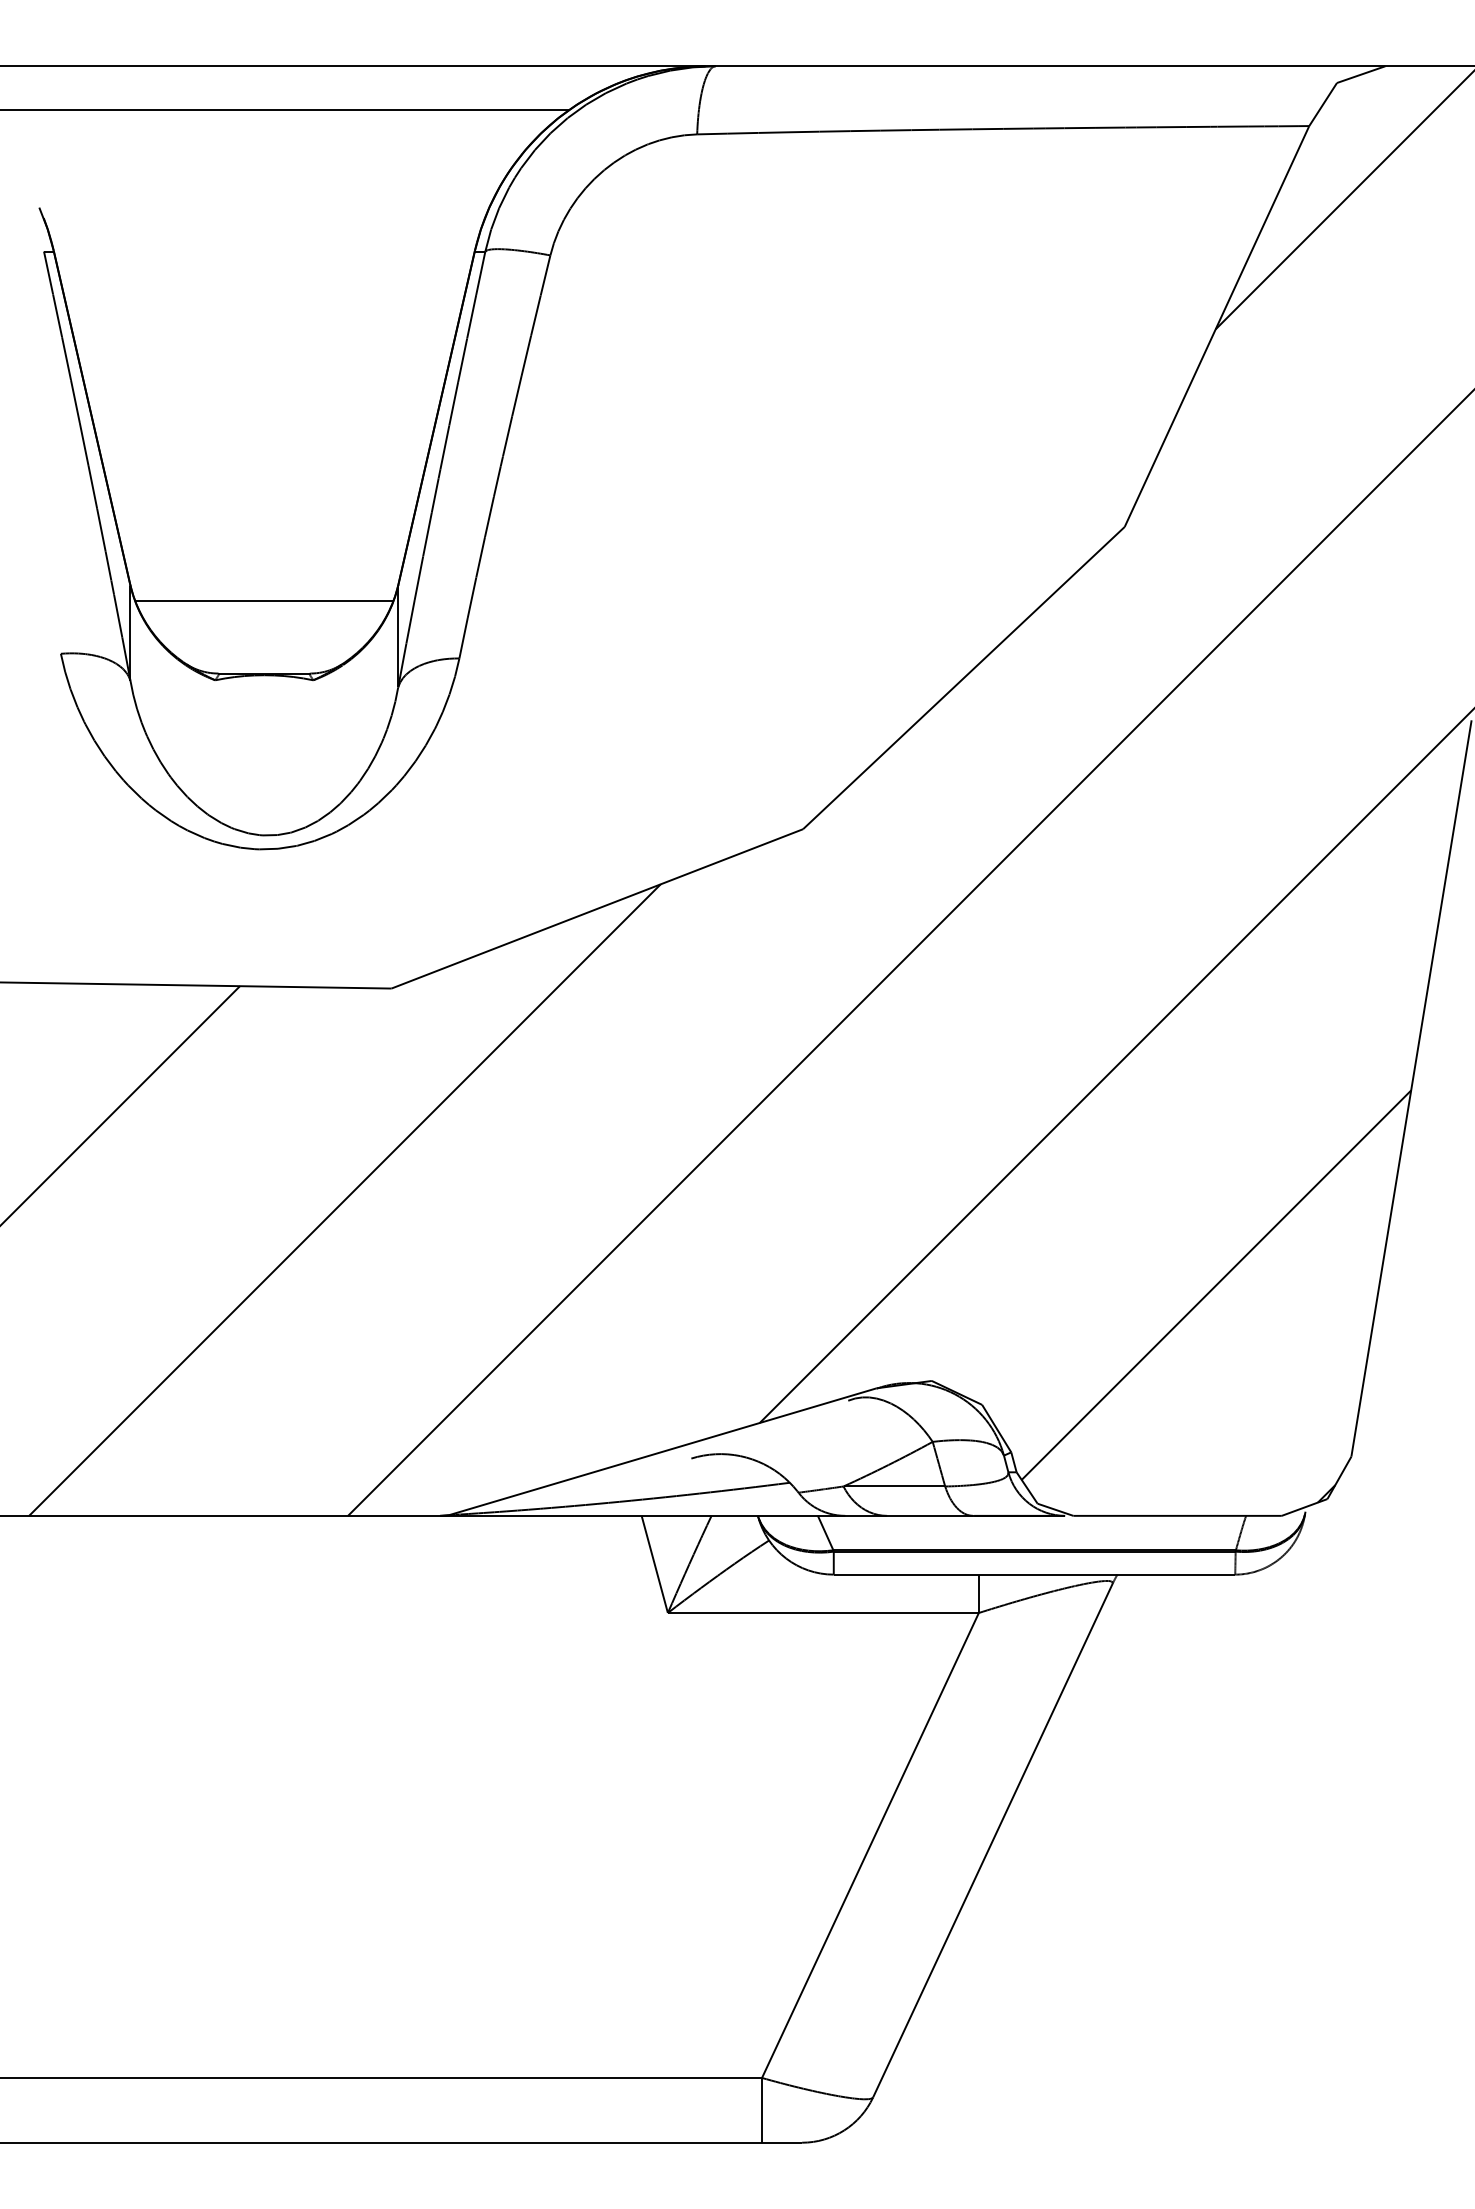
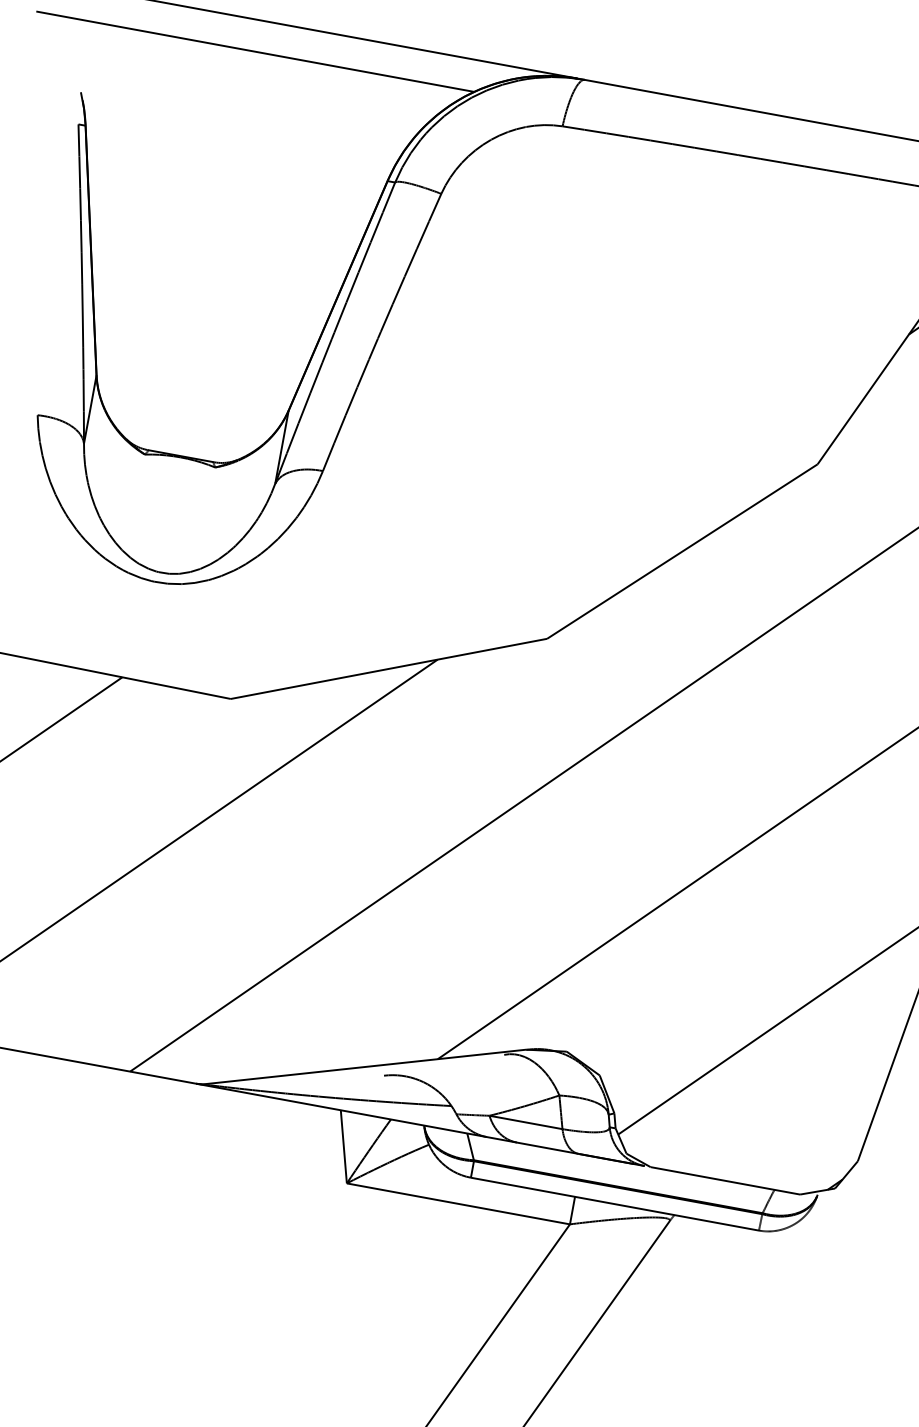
line: (264, 600) -> (190, 403), removed

